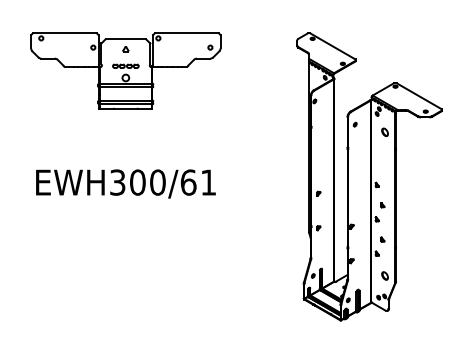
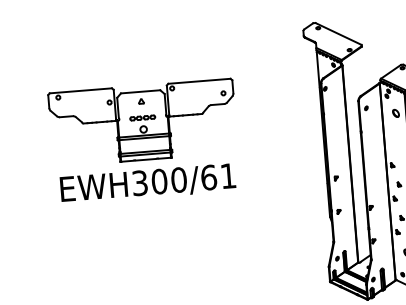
part: (125, 70) -> (142, 122), moved

